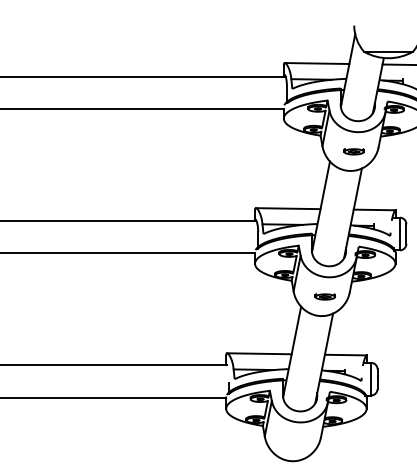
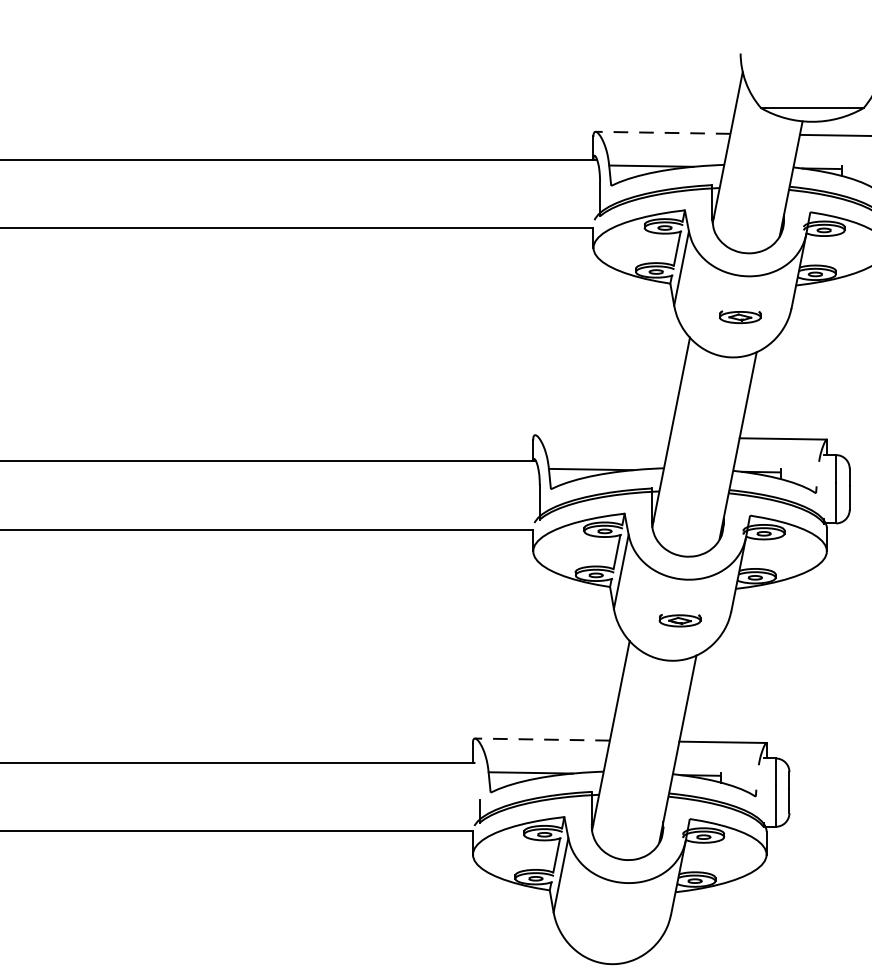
line: (316, 63) -> (661, 132), solid -> dashed
line: (287, 208) -> (601, 435), removed
line: (258, 353) -> (540, 738), solid -> dashed

